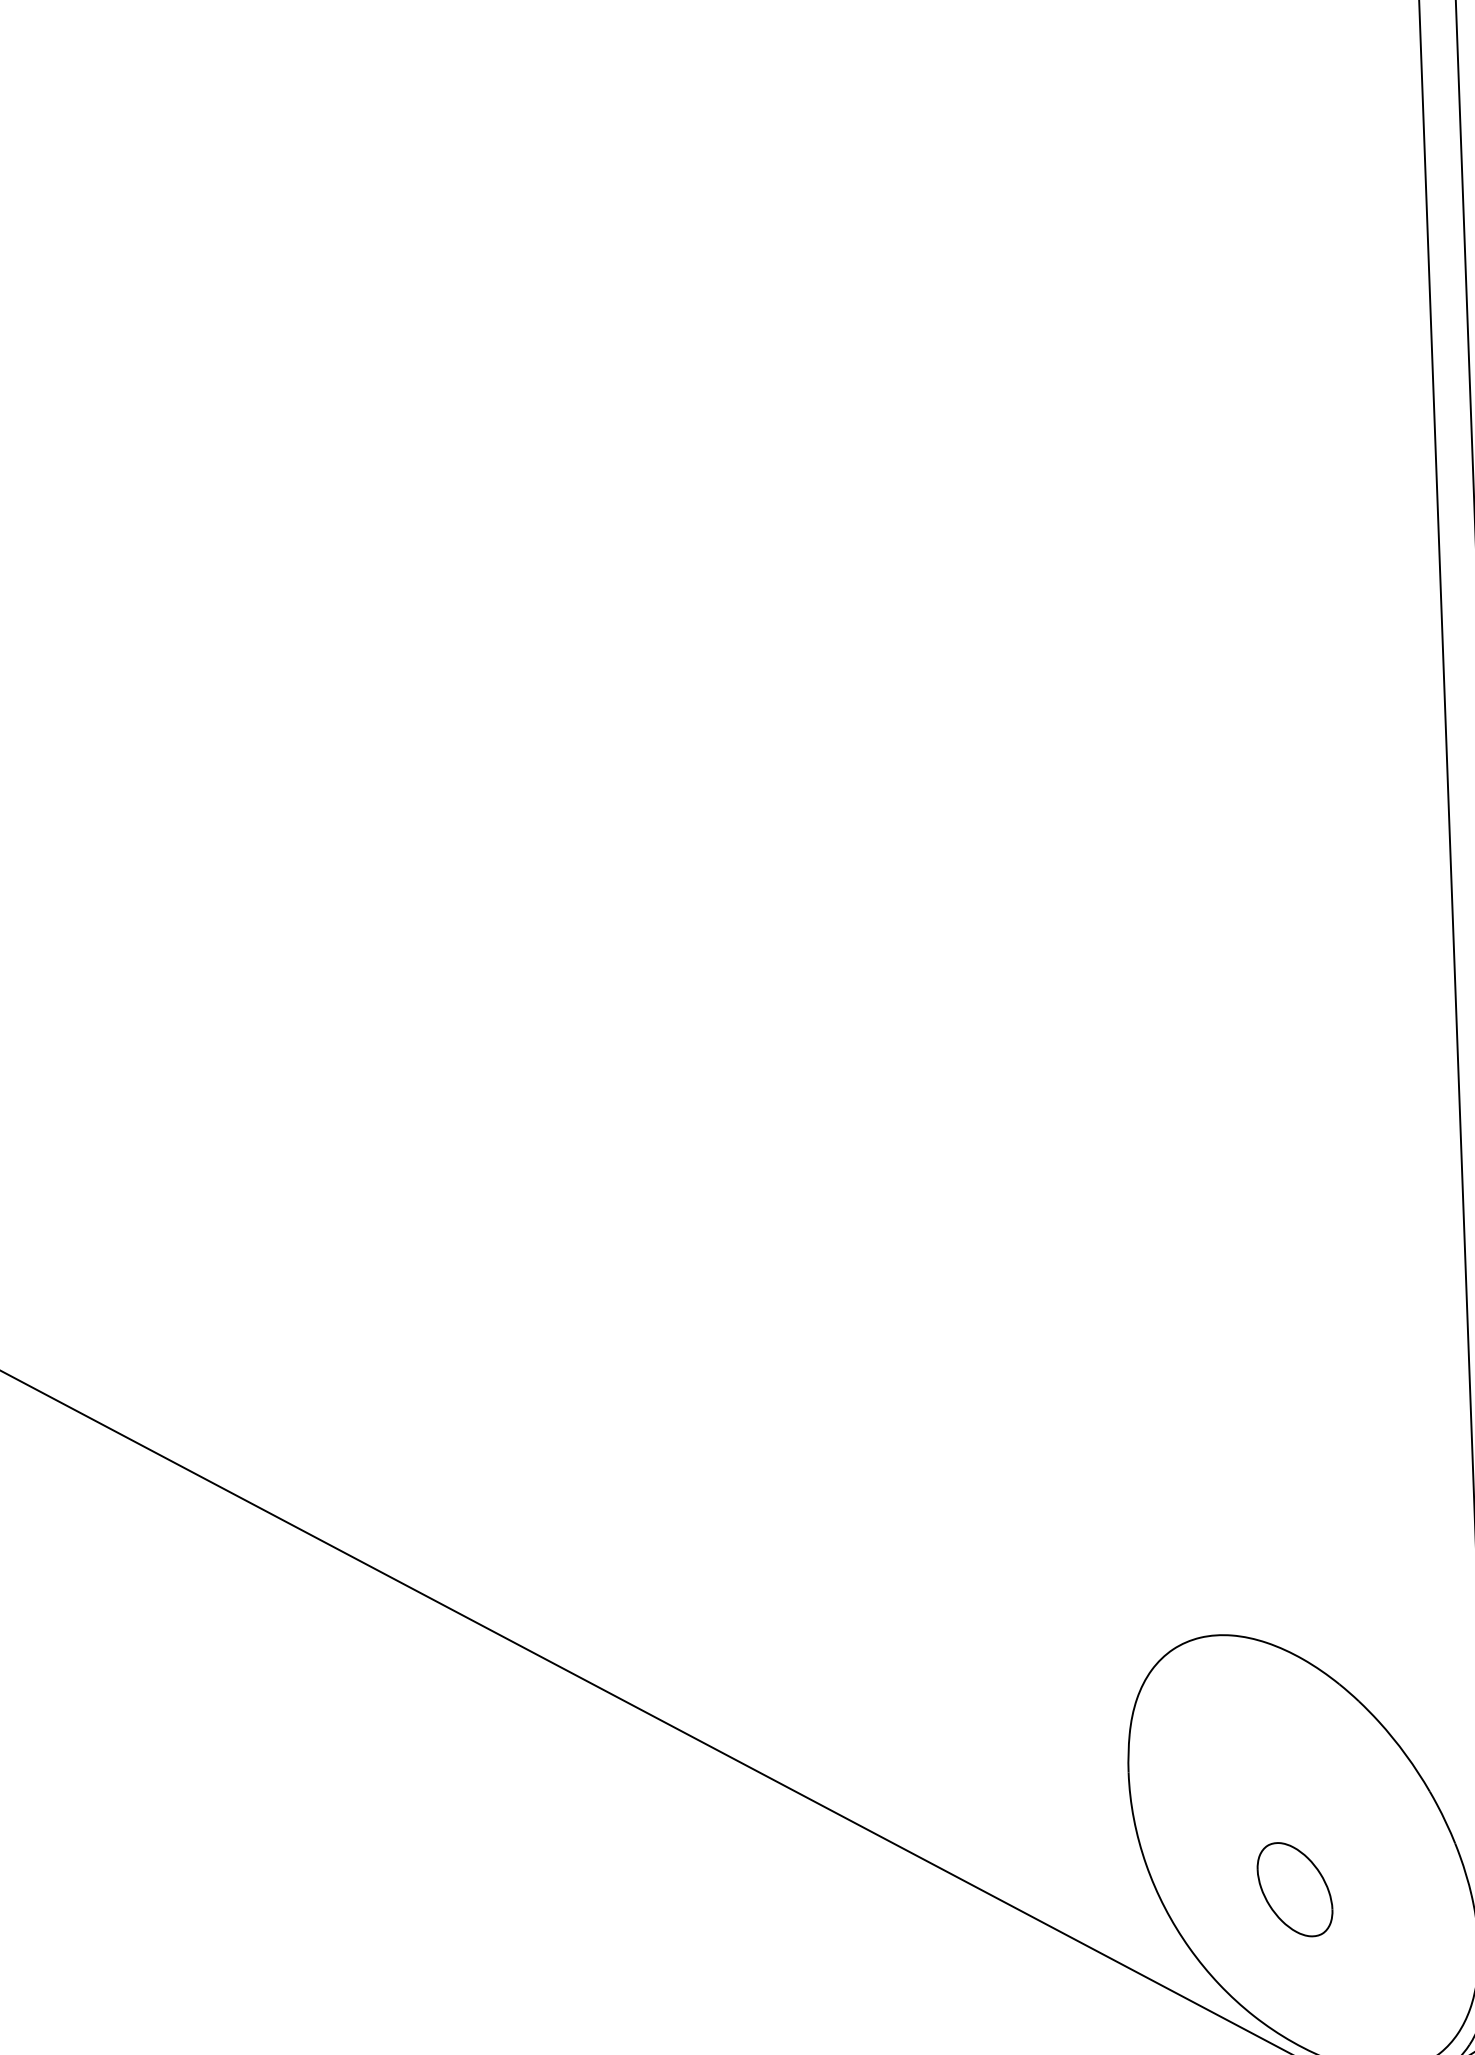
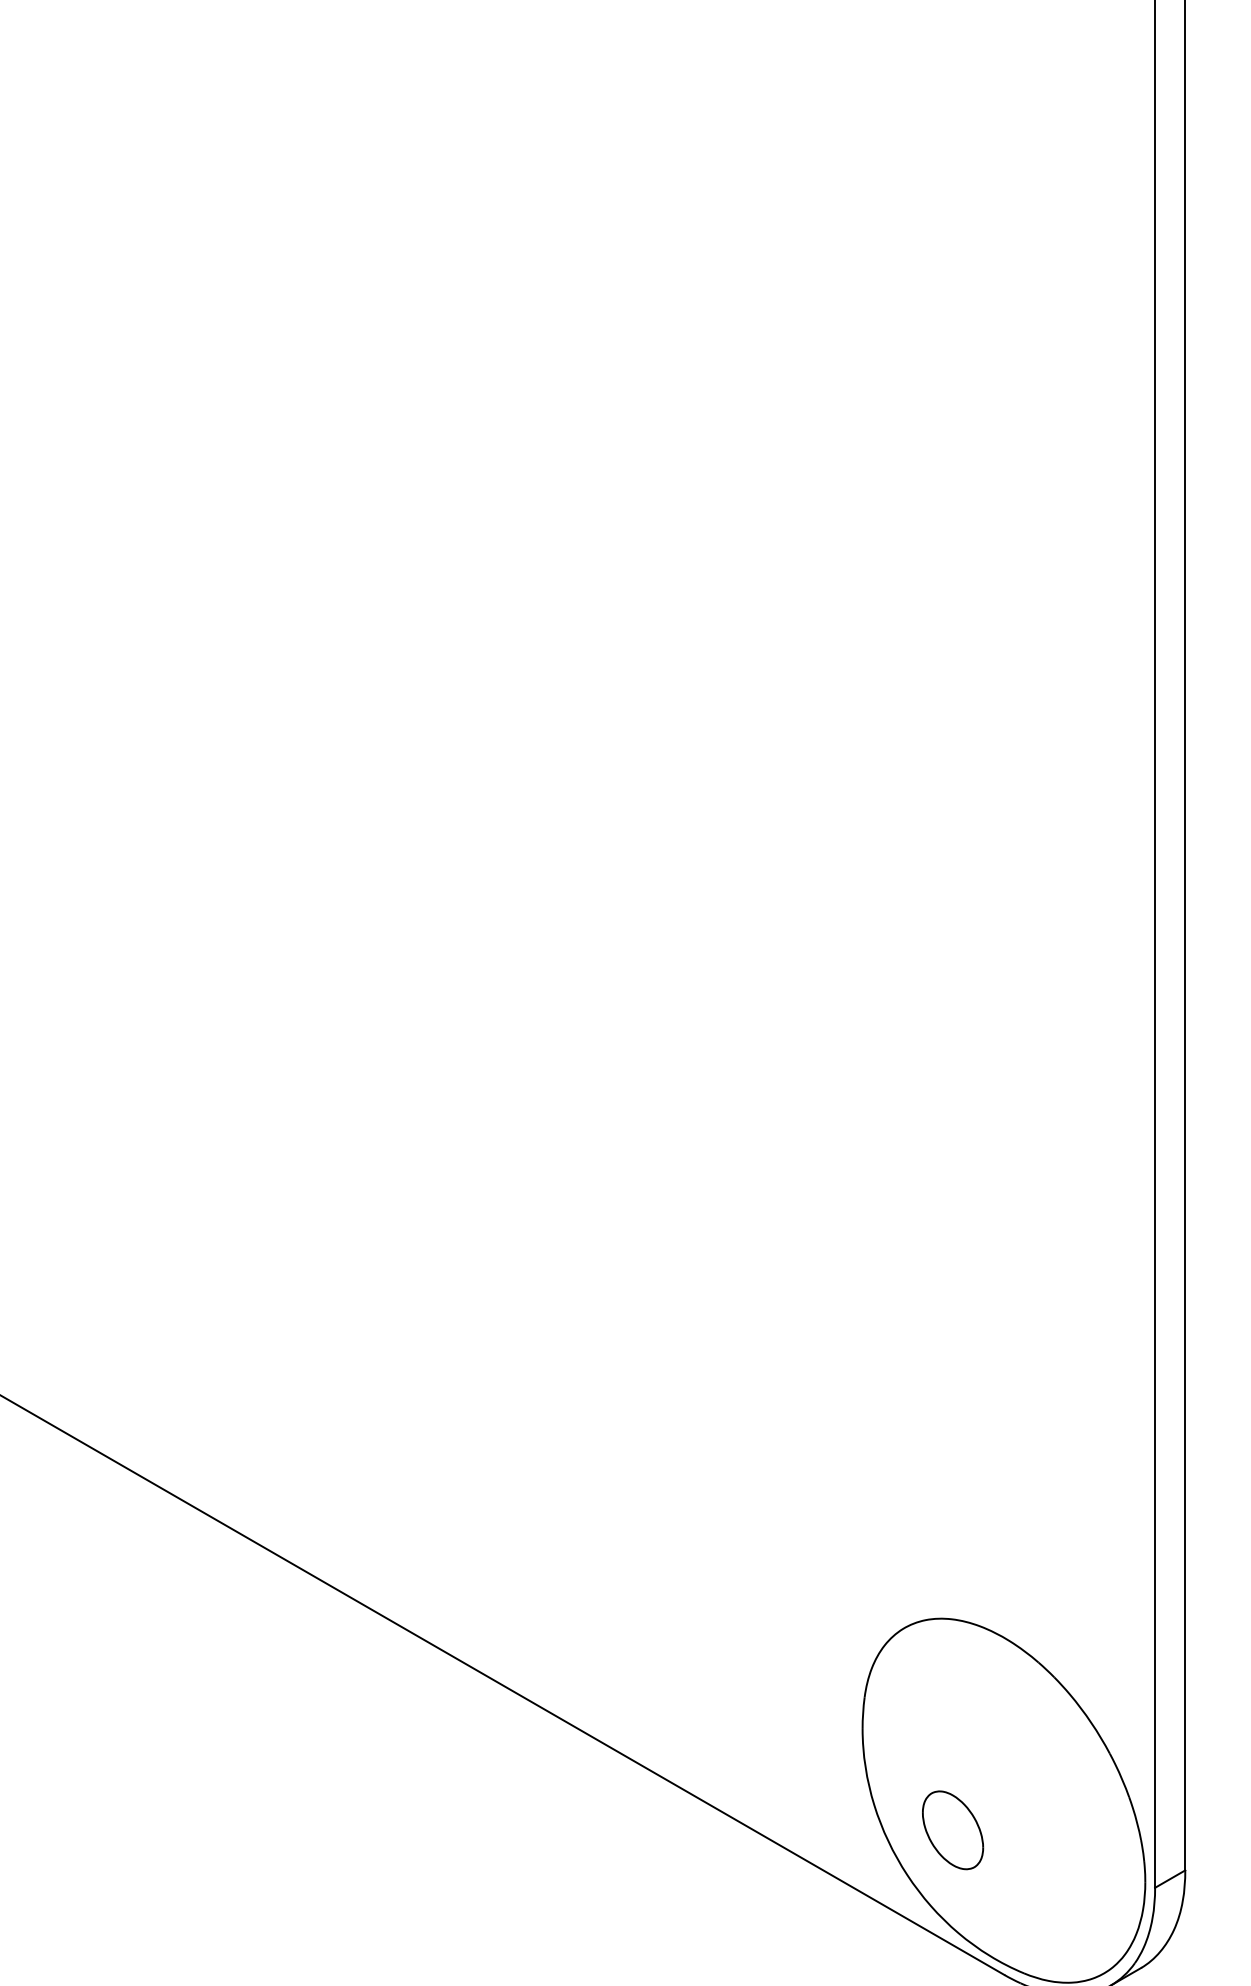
part: (1295, 1889) -> (953, 1830), moved

